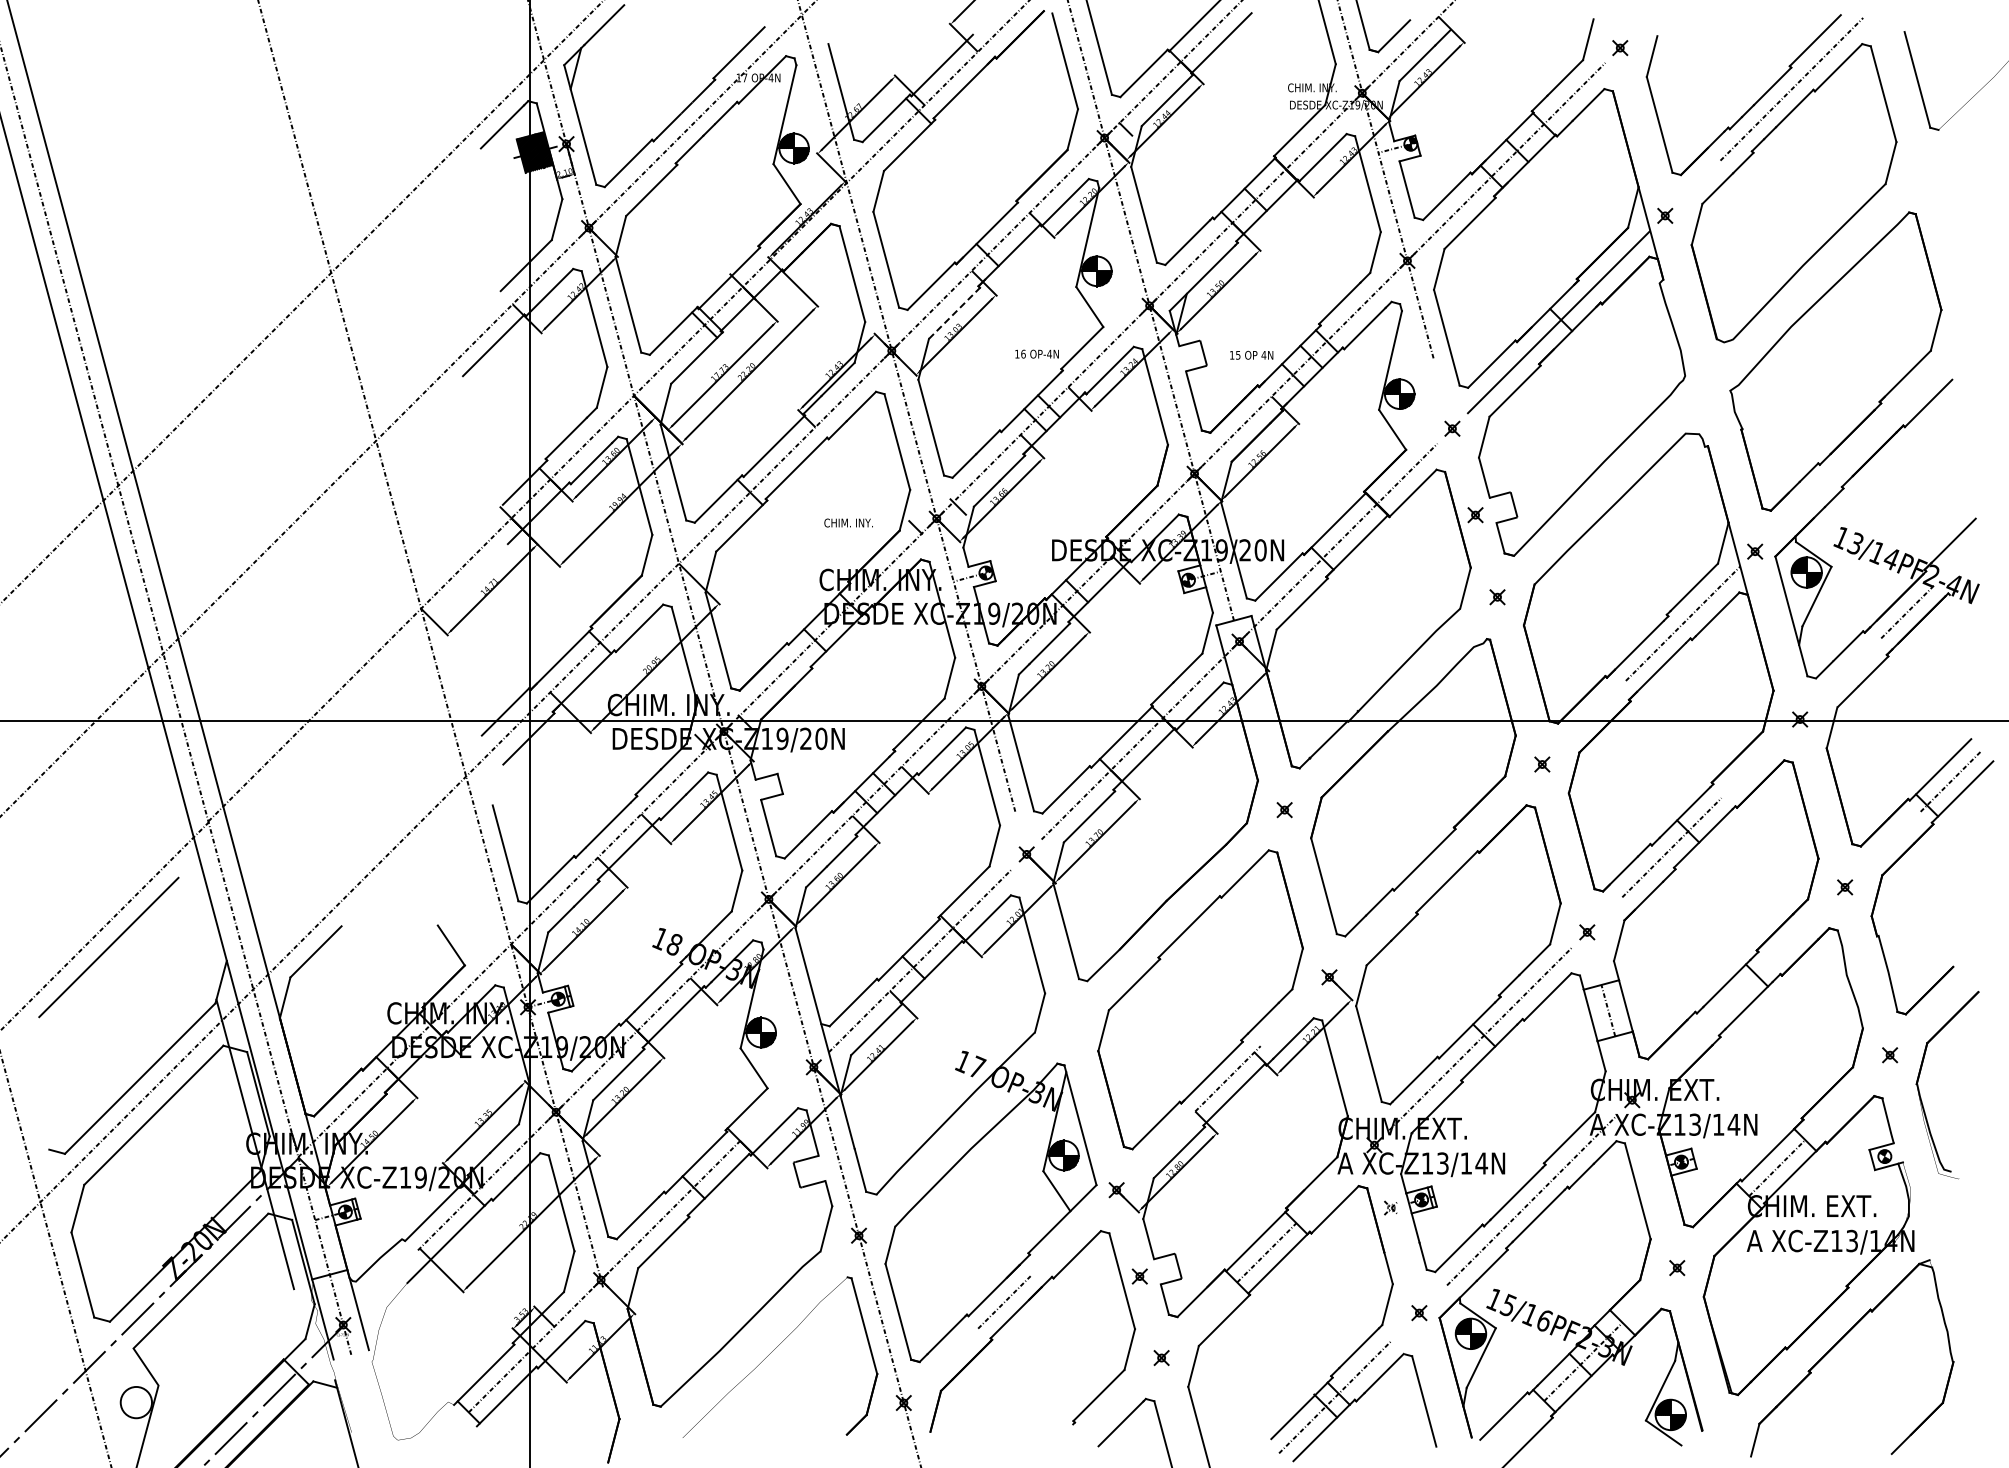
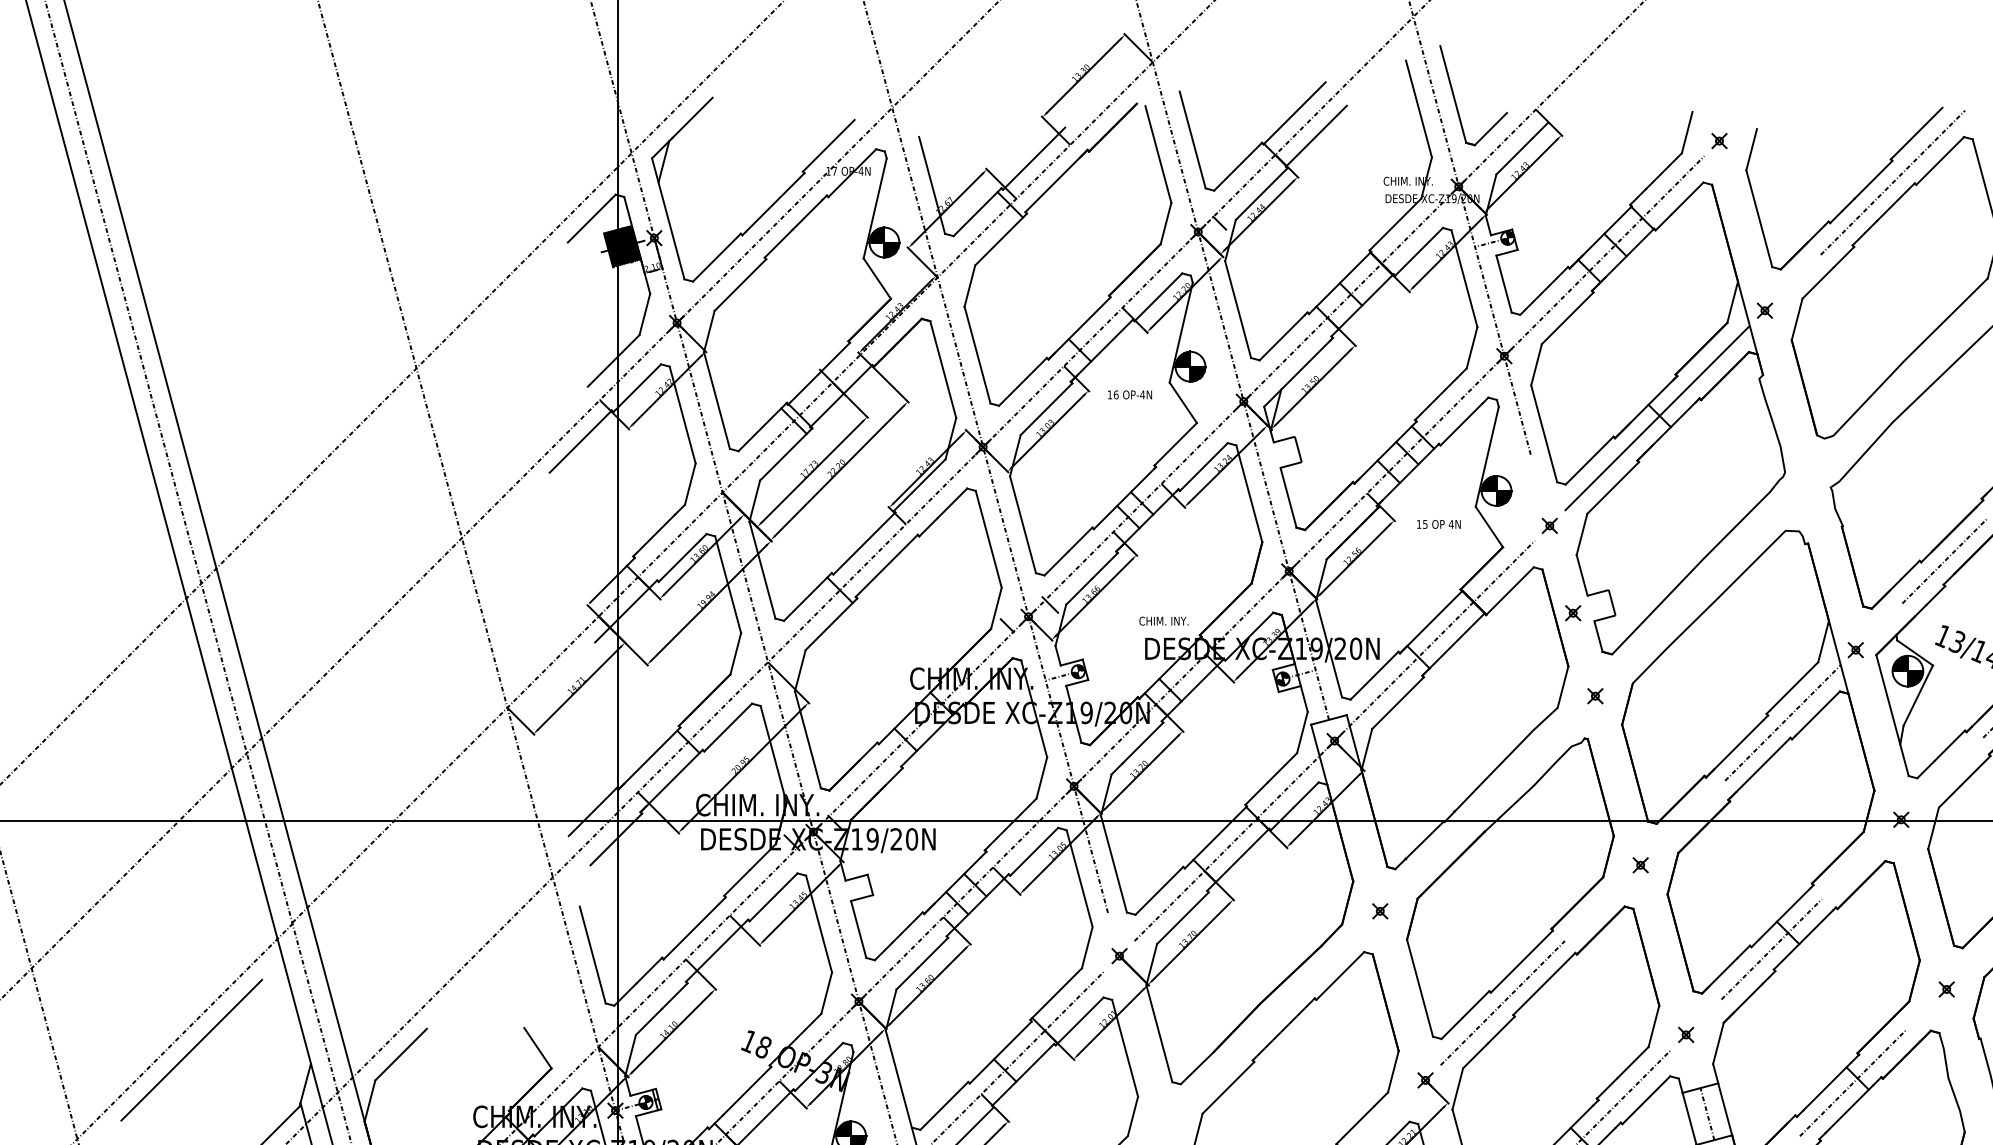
line: (954, 313) -> (1046, 409), dashed -> solid
text: (1036, 353) -> (1129, 394), moved
text: (1251, 354) -> (1438, 523), moved
line: (1843, 463) -> (1945, 561), added
text: (848, 522) -> (1163, 620), moved
line: (1405, 900) -> (1502, 1002), added
line: (1752, 979) -> (1853, 1082), added

